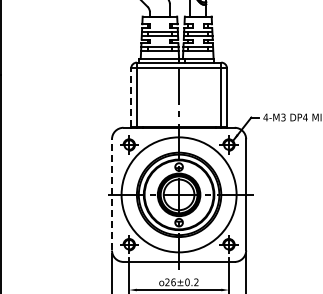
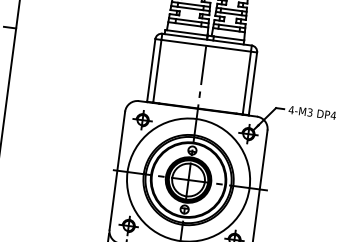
line: (131, 97) -> (151, 70), dashed -> solid
line: (112, 194) -> (117, 170), dashed -> solid

